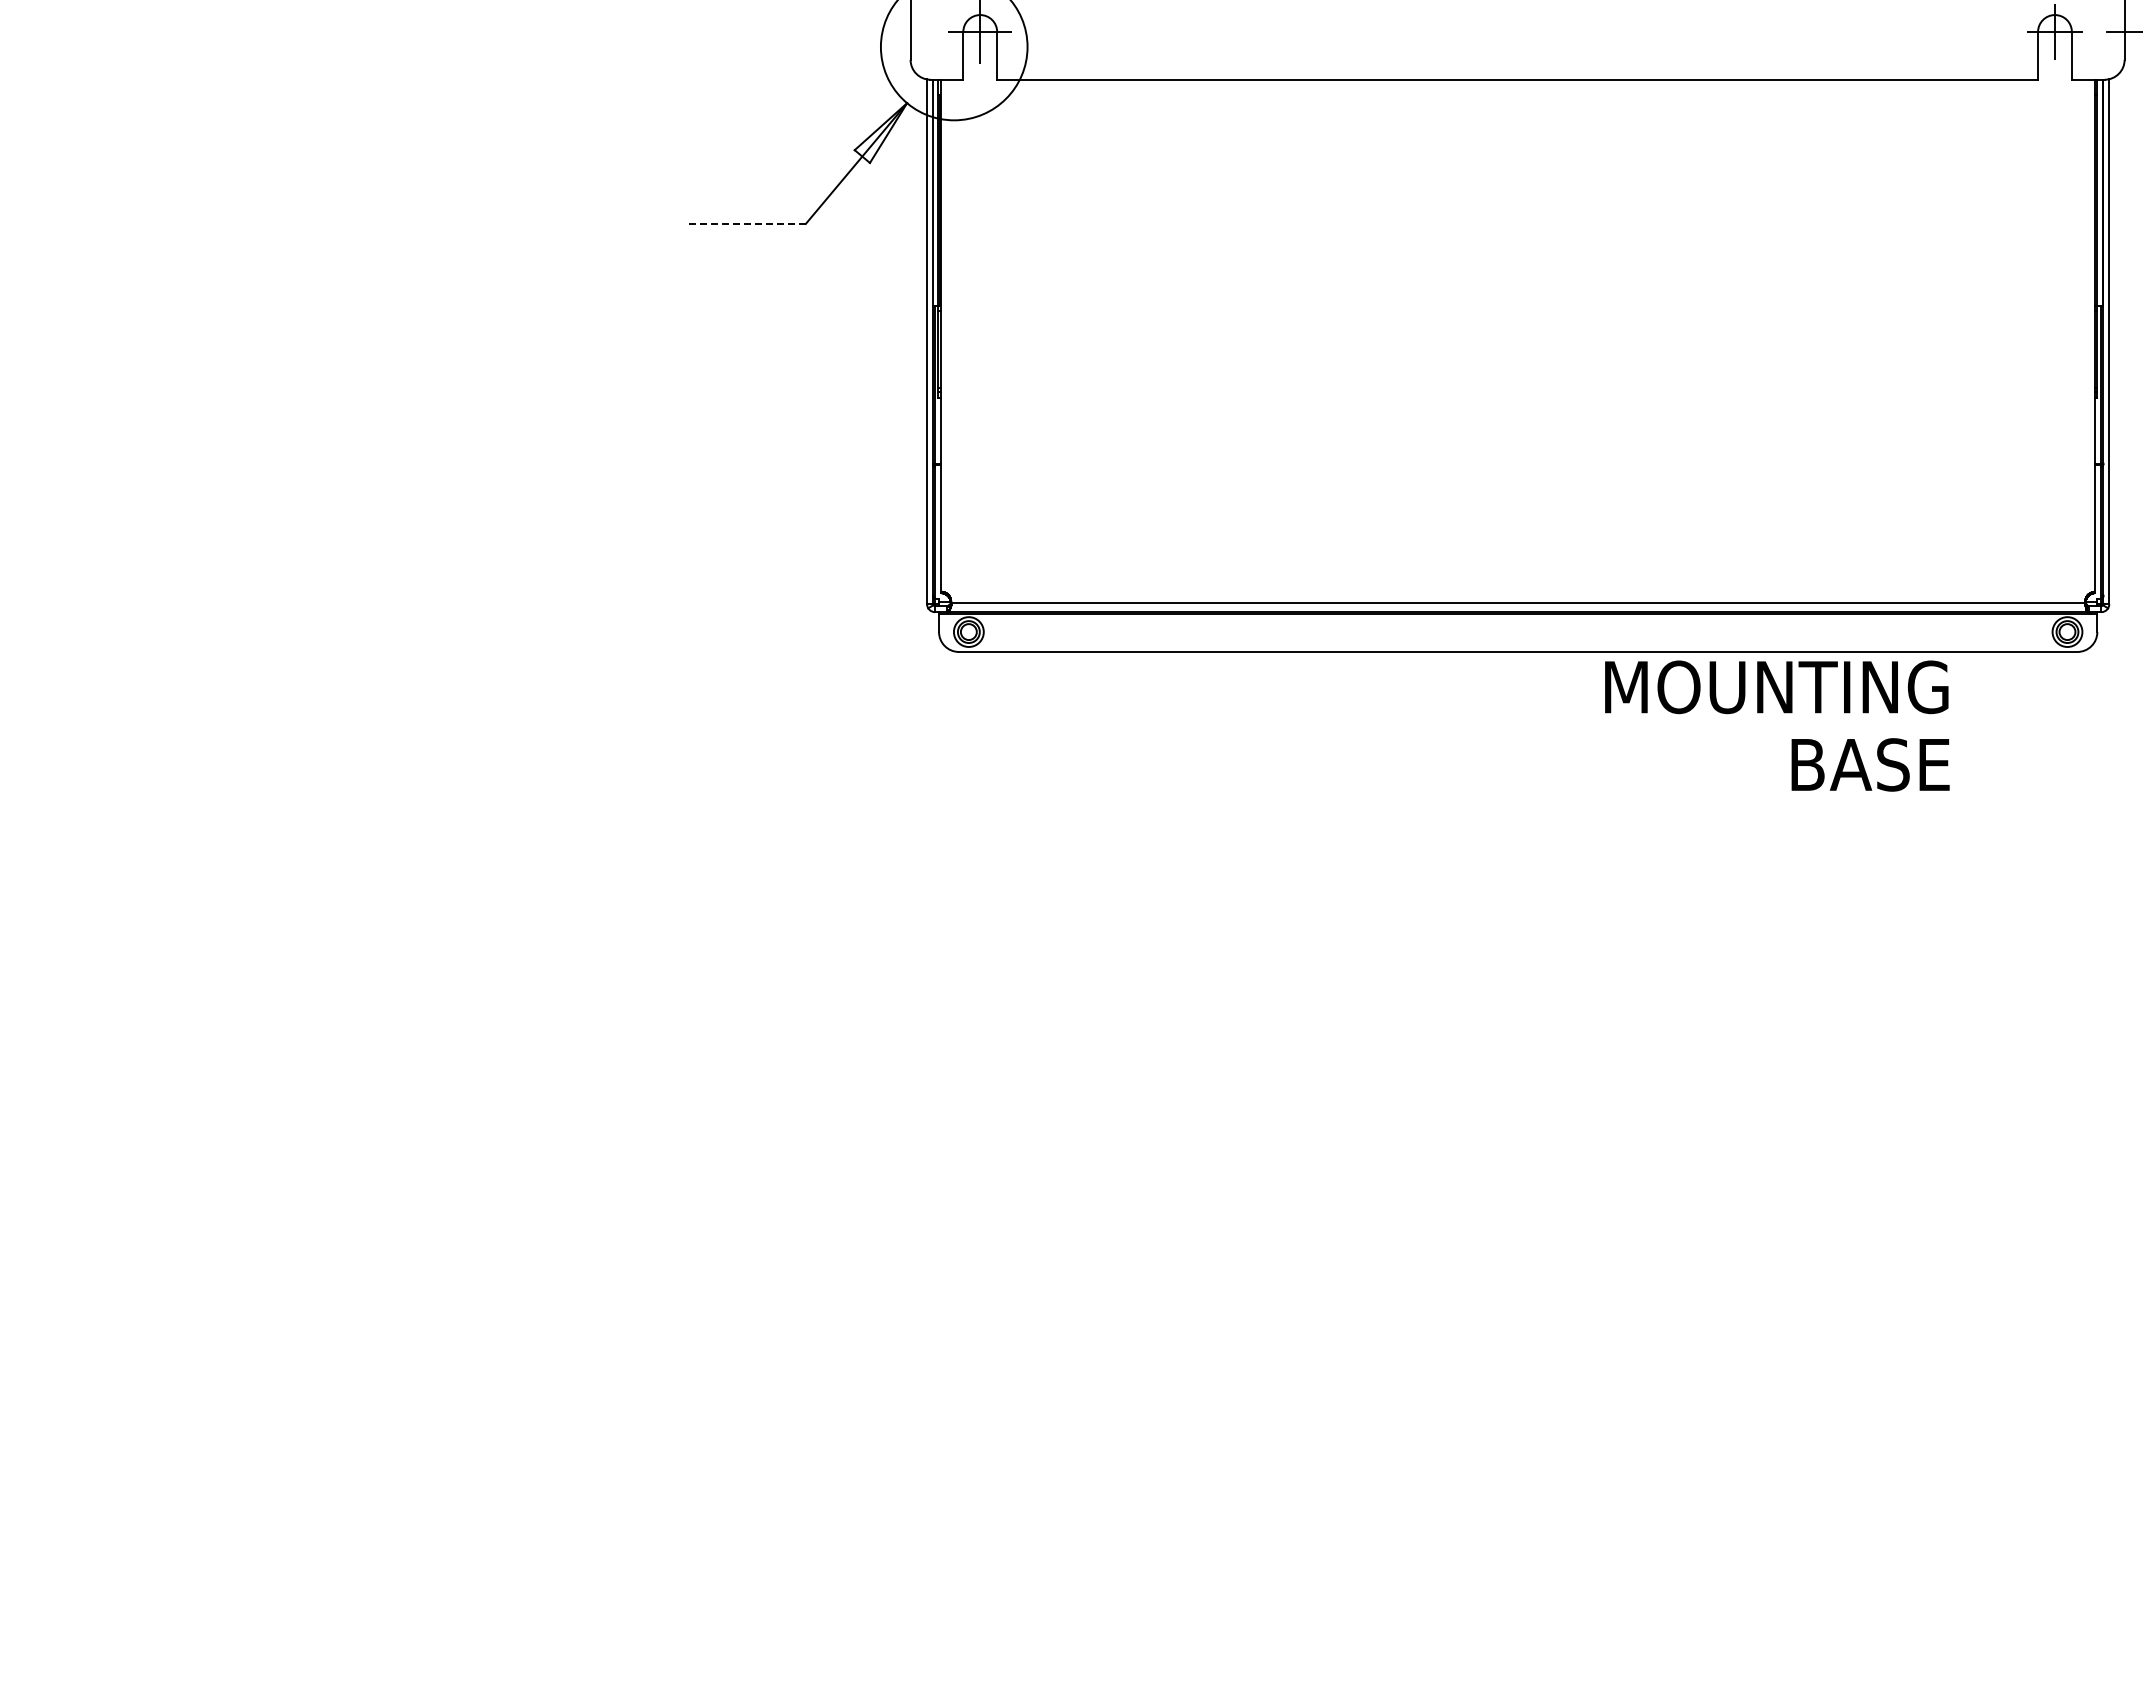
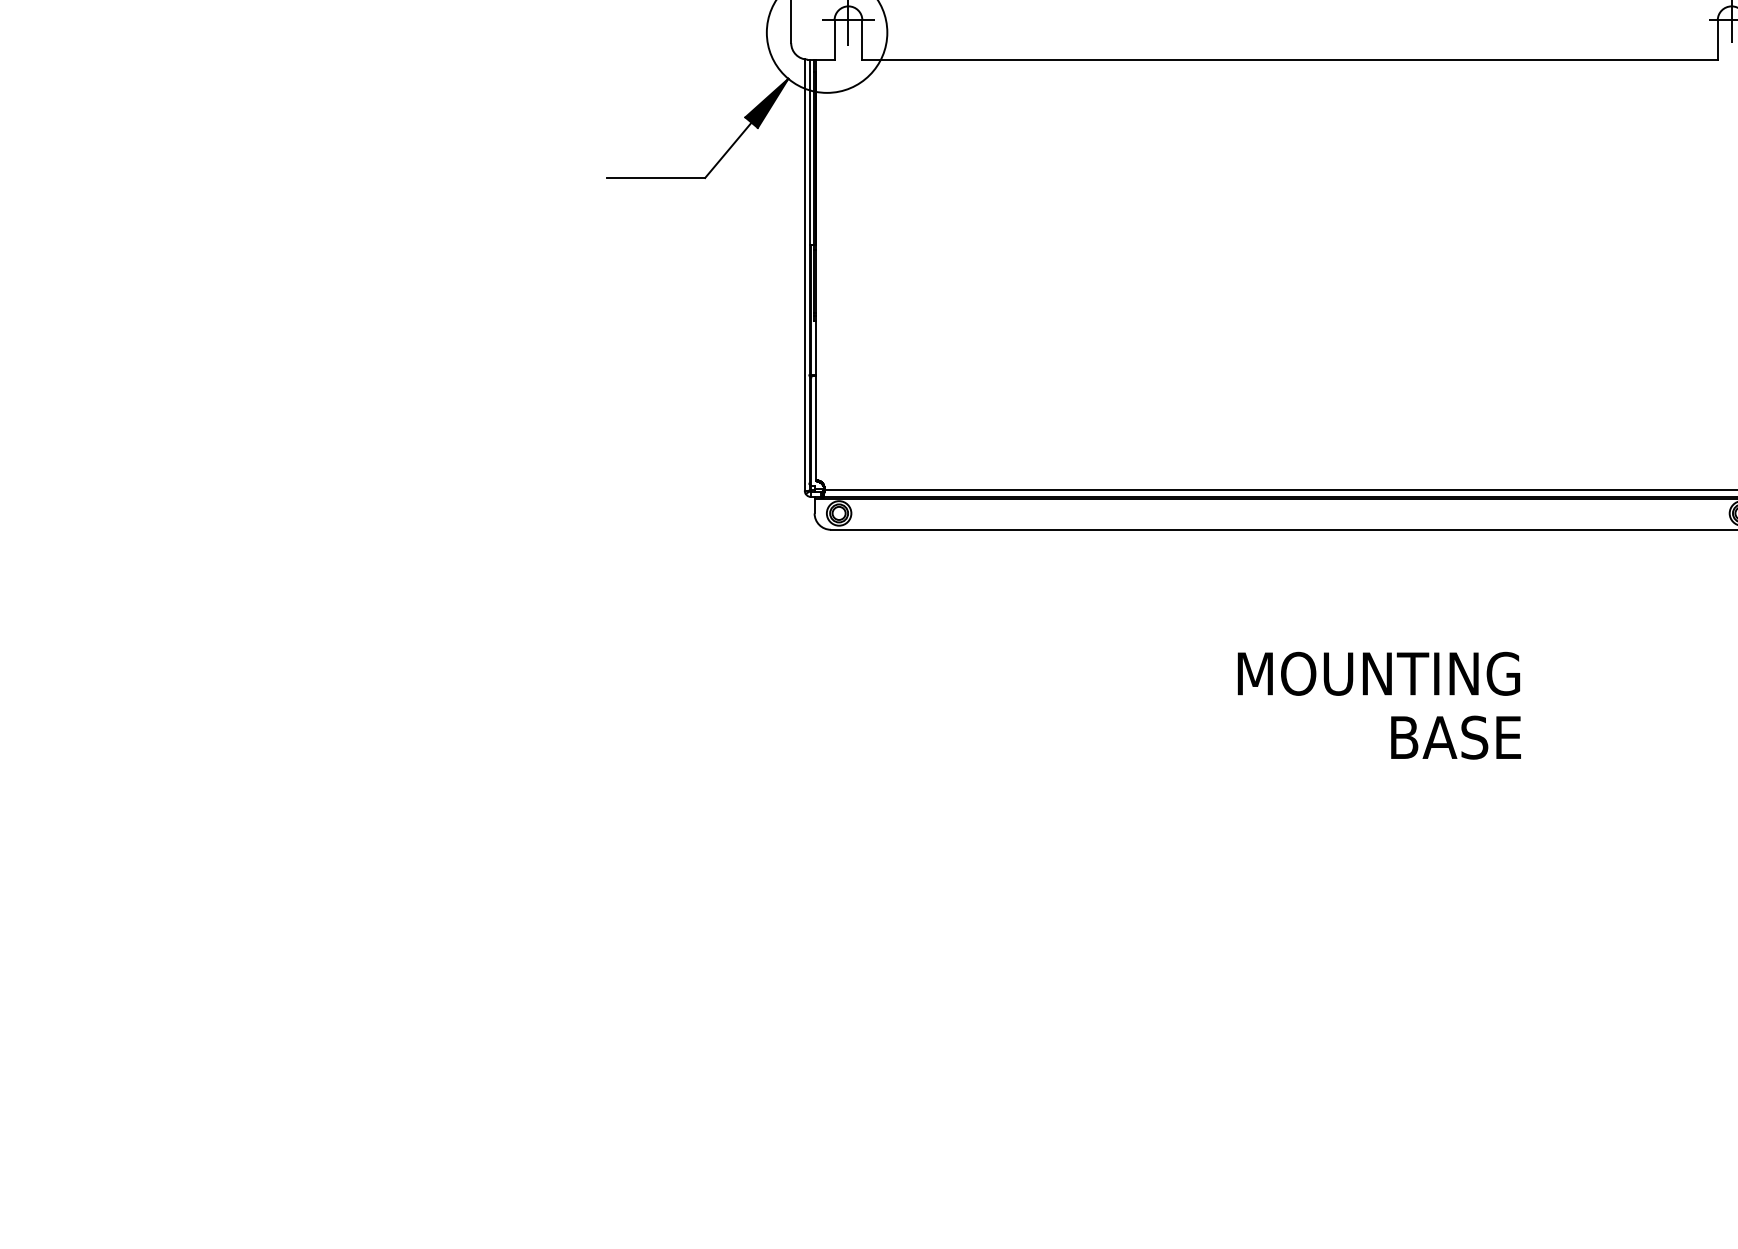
fill: (880, 132) -> (766, 102), added
line: (746, 223) -> (656, 177), dashed -> solid
text: (1777, 725) -> (1379, 705), moved

